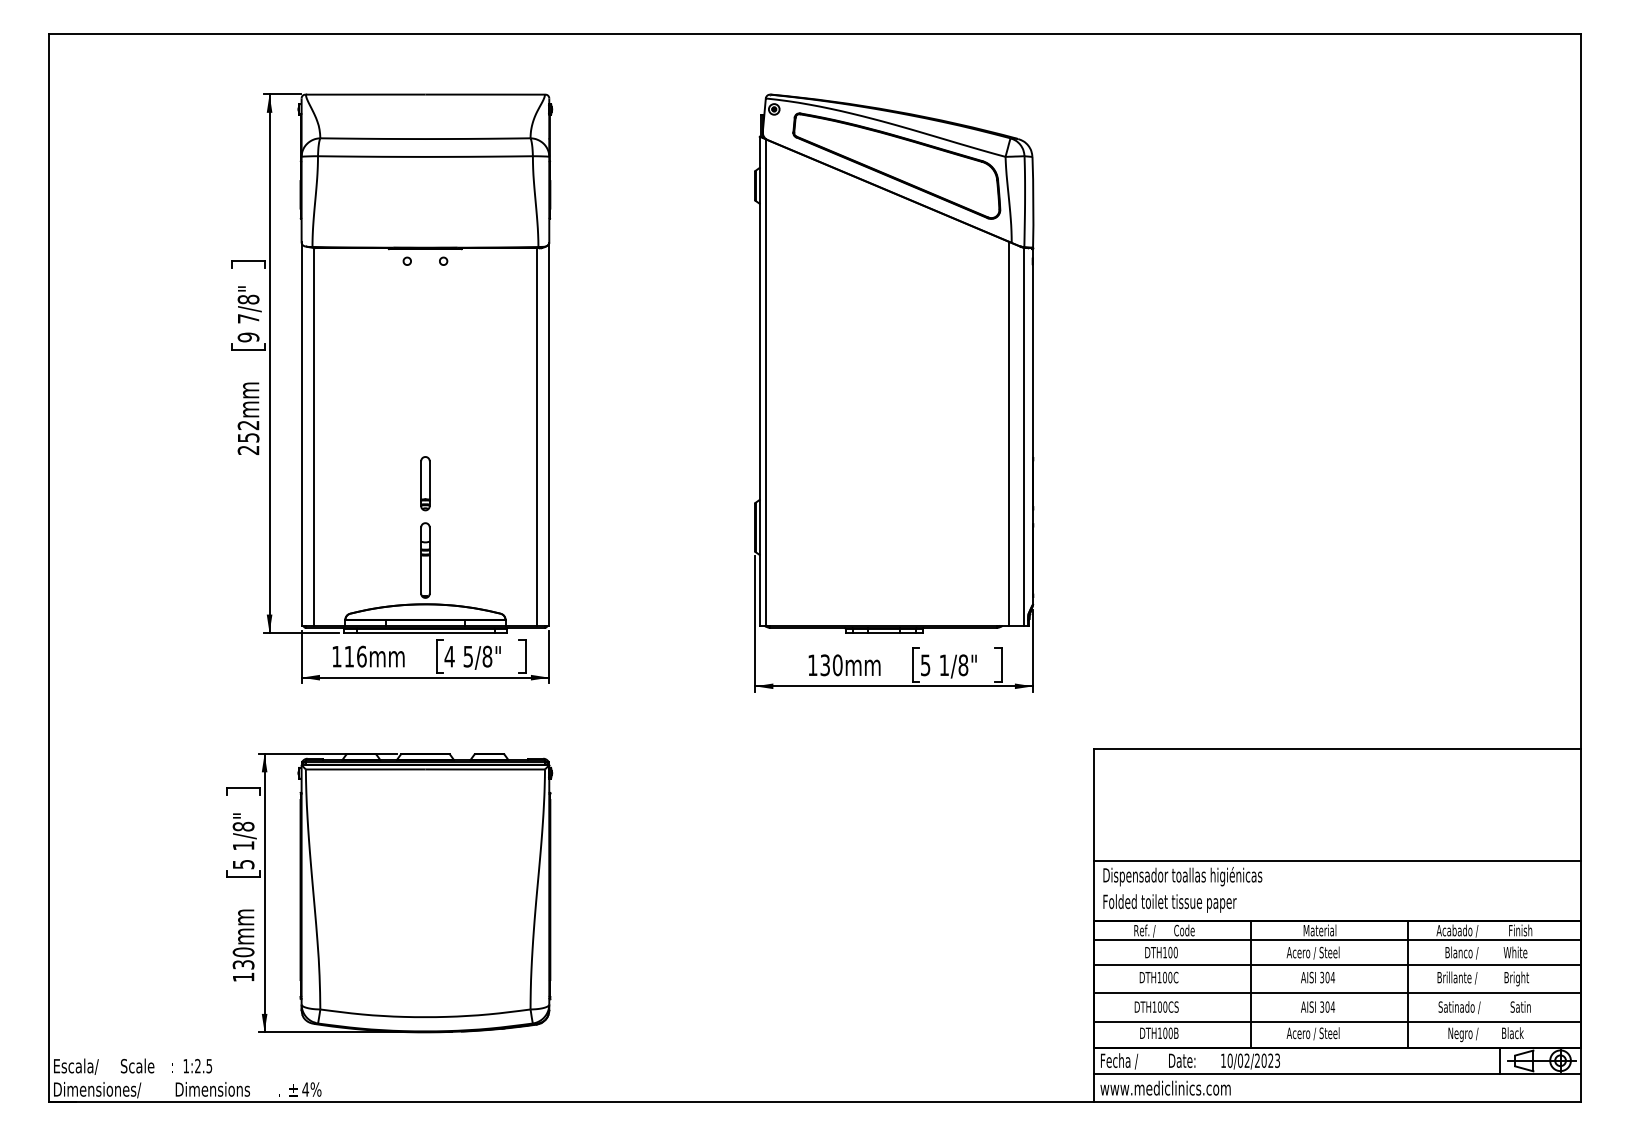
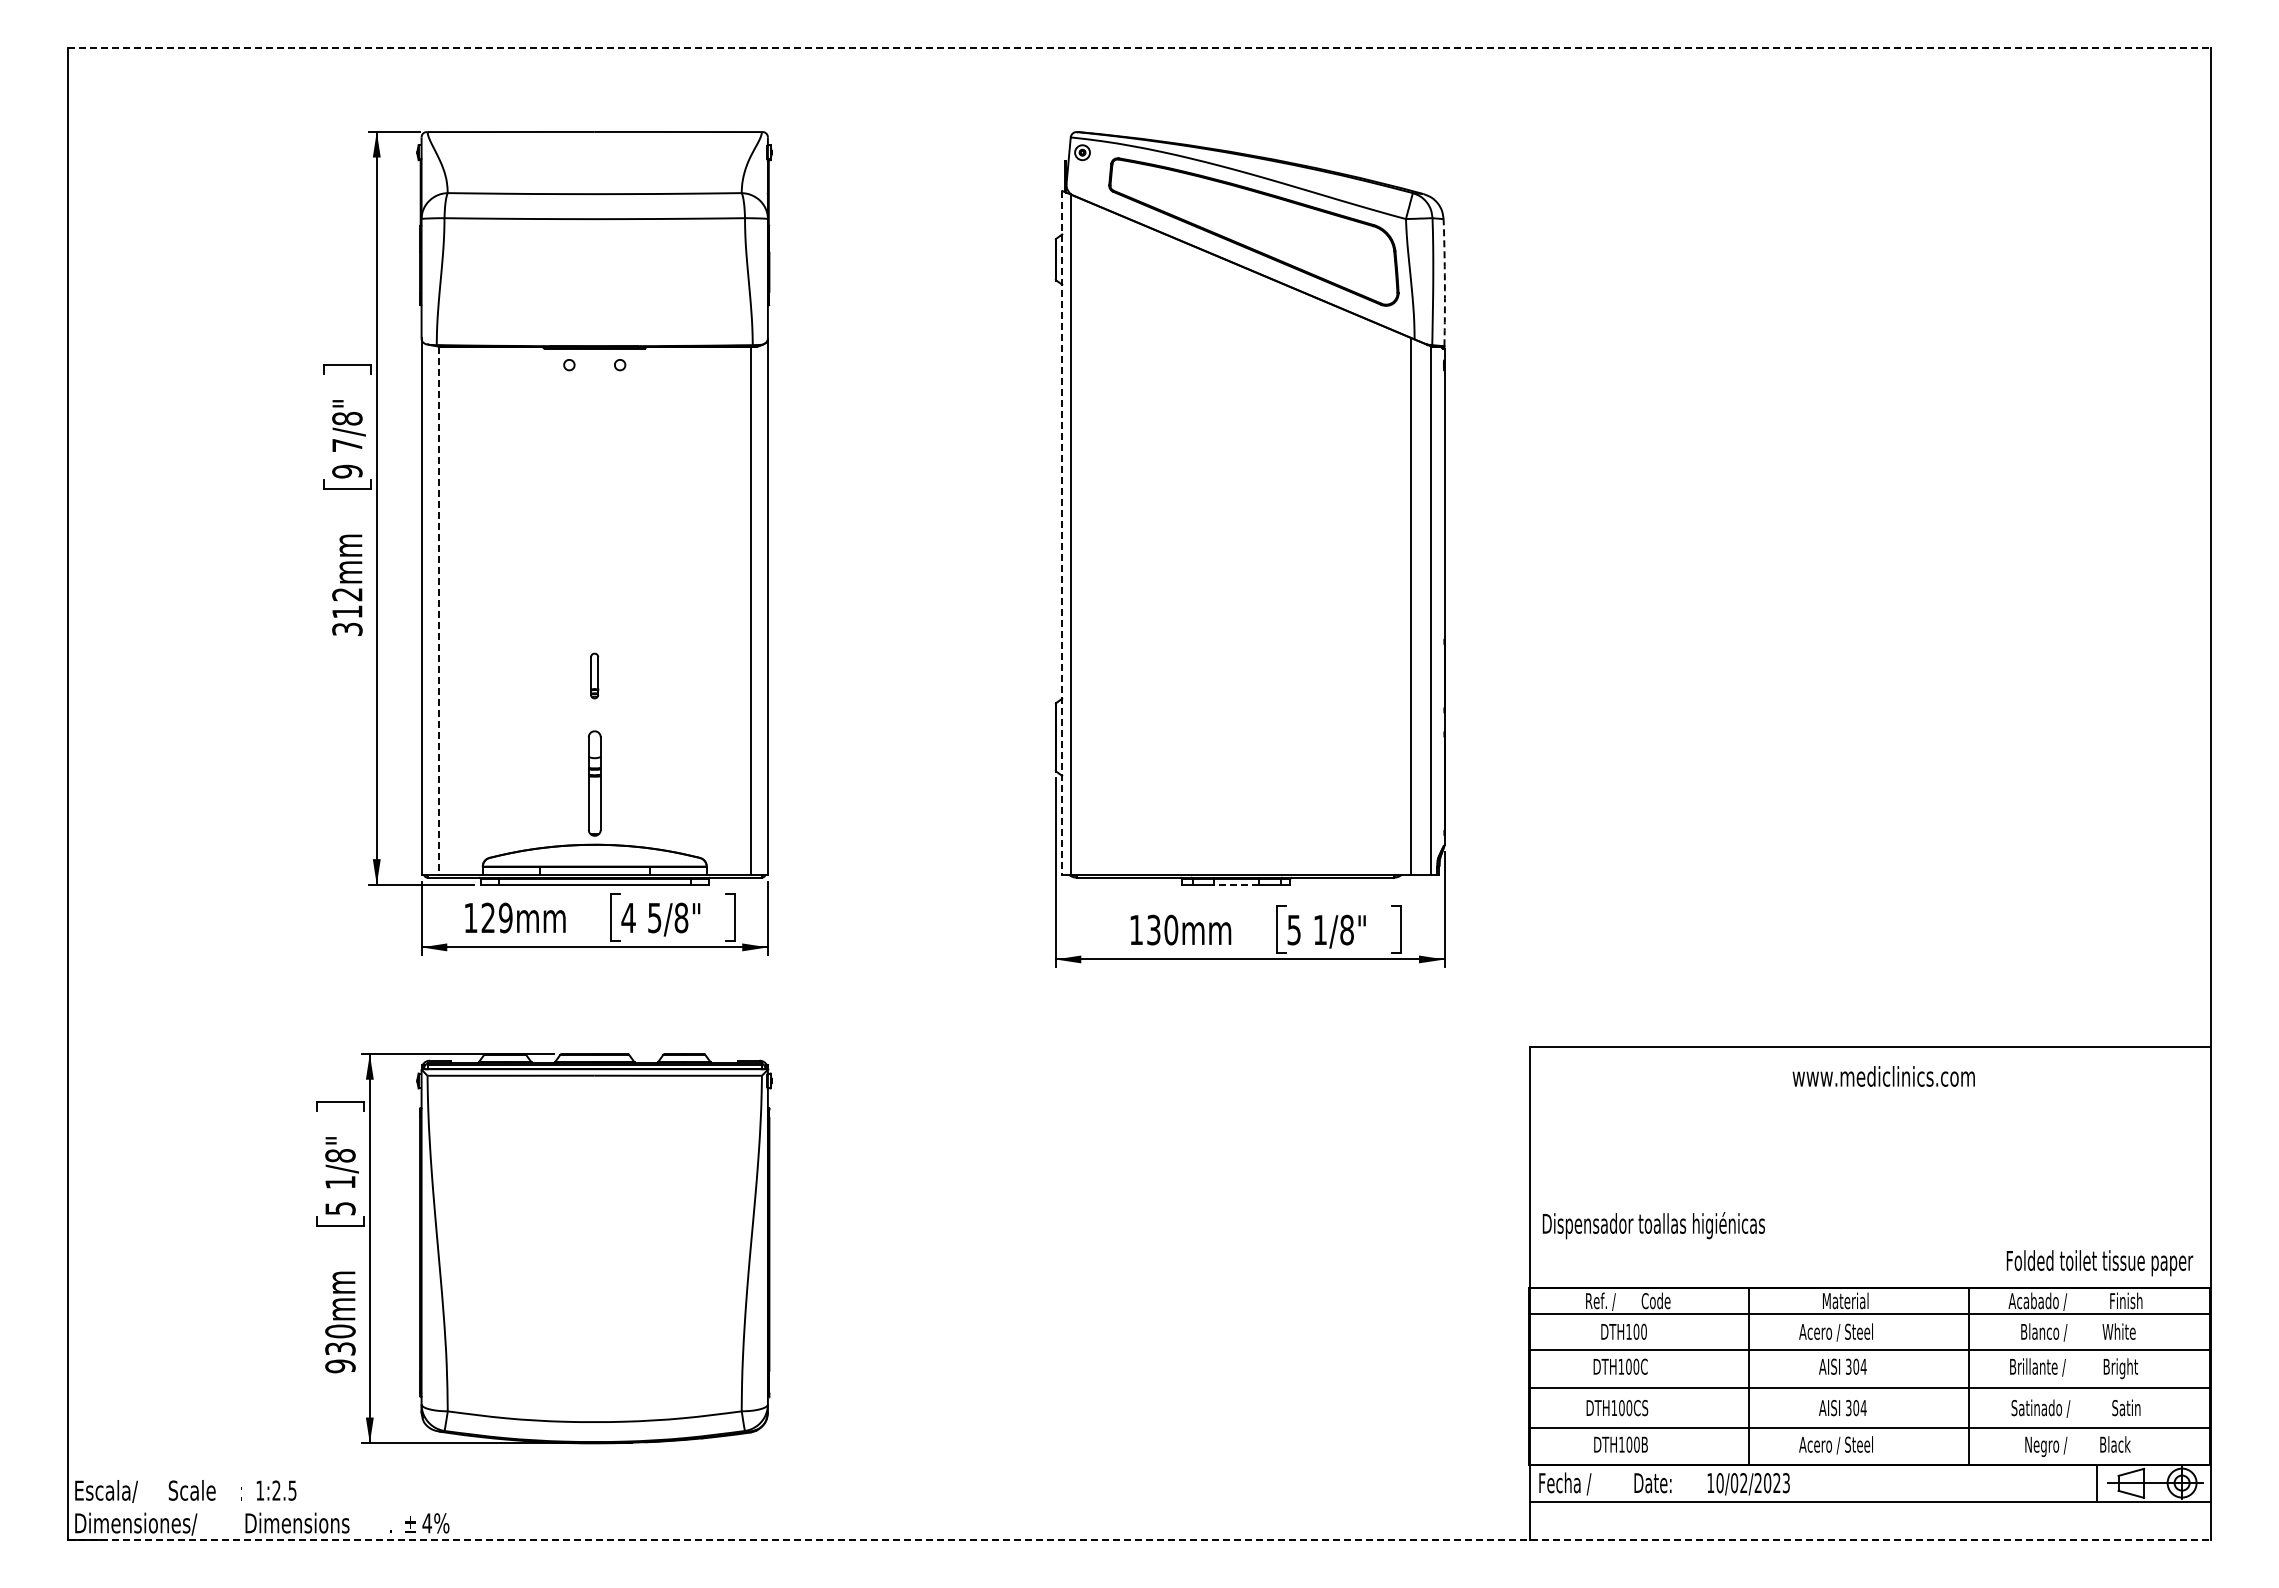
line: (815, 34) -> (1140, 47), solid -> dashed
arc: (1033, 202) -> (1444, 282), solid -> dashed
line: (759, 381) -> (1062, 532), solid -> dashed
line: (313, 436) -> (438, 610), solid -> dashed
text: (248, 443) -> (347, 620), 252mm -> 312mm
part: (425, 483) -> (594, 675), size x0.6
line: (883, 632) -> (1235, 884), solid -> dashed
text: (355, 656) -> (496, 917), 116mm -> 129mm
line: (1337, 860) -> (1869, 1203), removed
text: (1169, 903) -> (2099, 1263), moved
text: (243, 977) -> (340, 1366), 130mm -> 930mm
text: (1165, 1088) -> (1883, 1076), moved
line: (815, 1101) -> (1140, 1540), solid -> dashed

